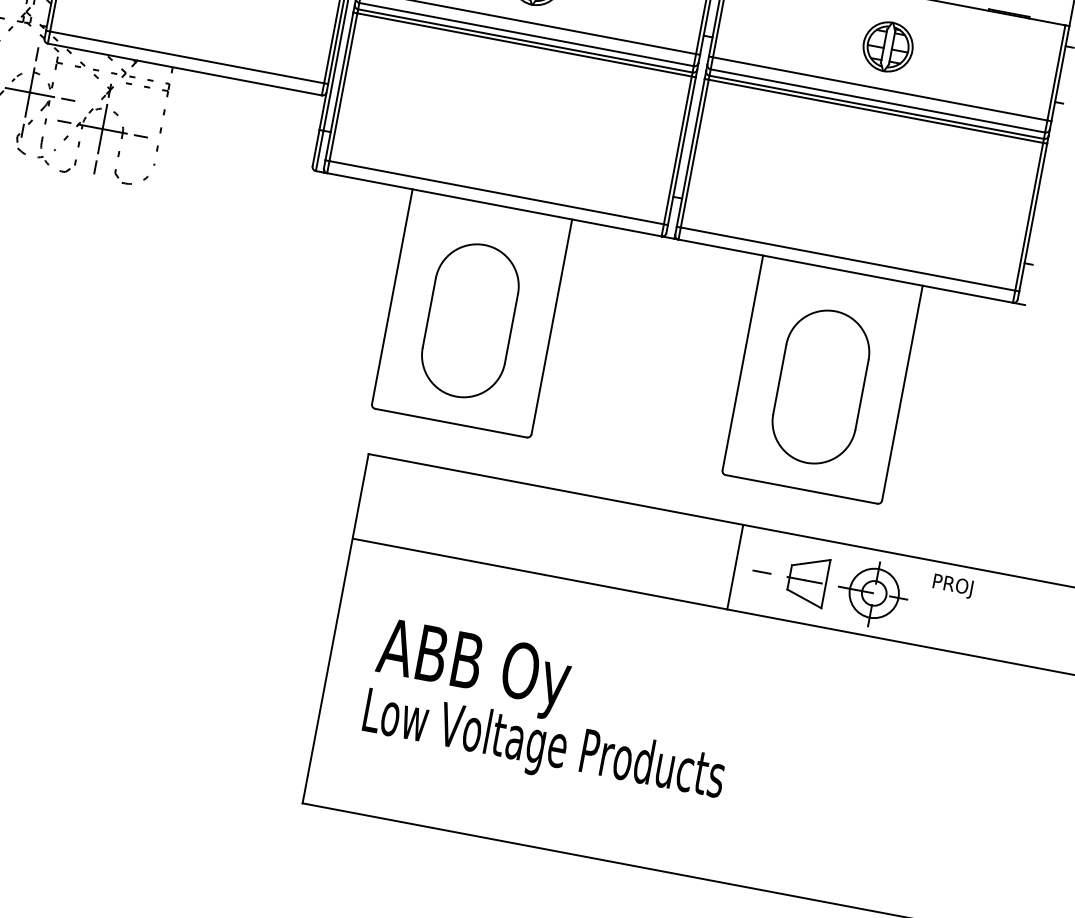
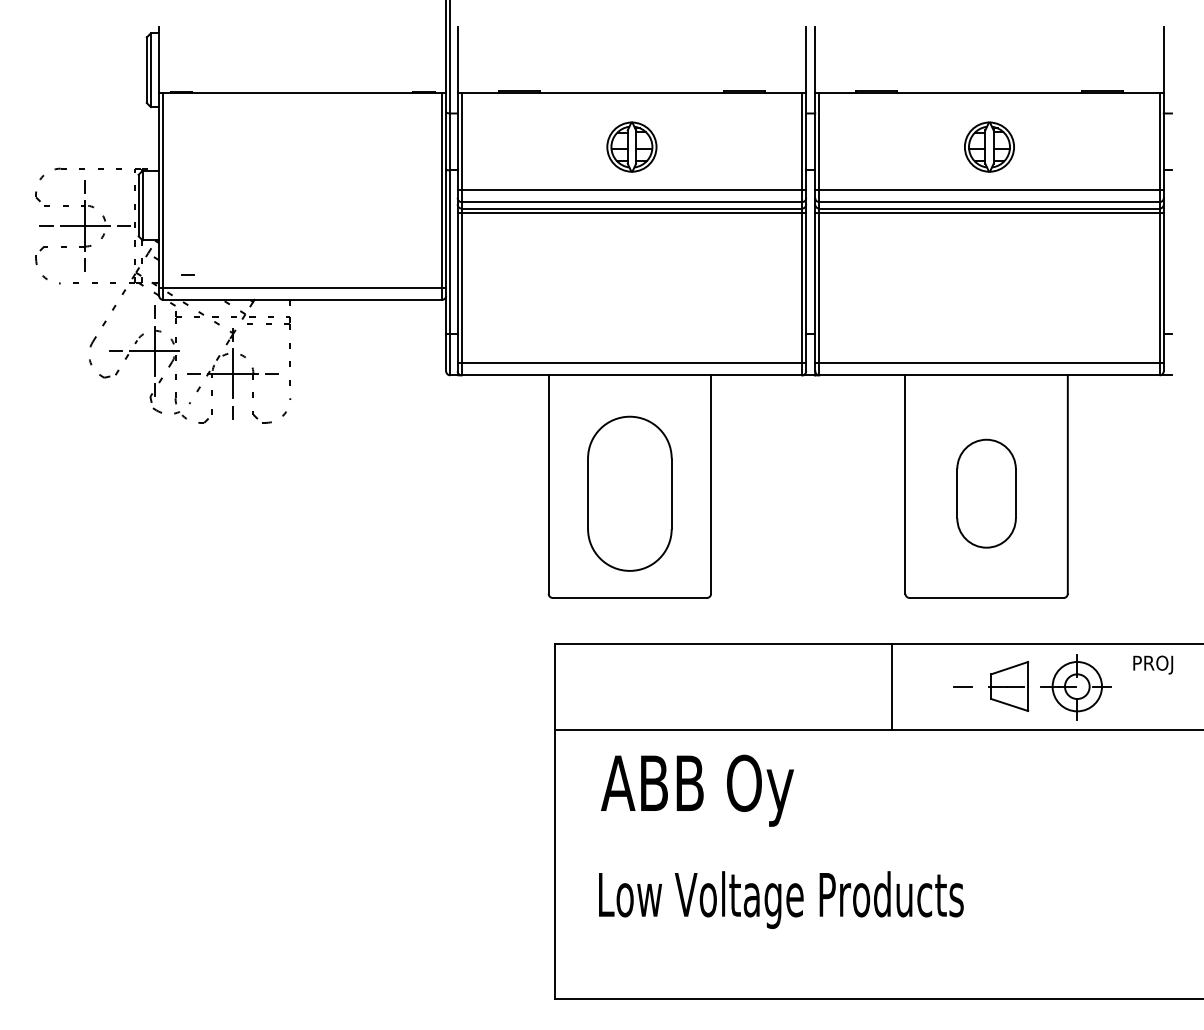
line: (68, 98) -> (187, 274), moved
part: (820, 386) -> (986, 493), size x0.7
line: (734, 566) -> (891, 686), moved
text: (473, 669) -> (697, 790), moved

